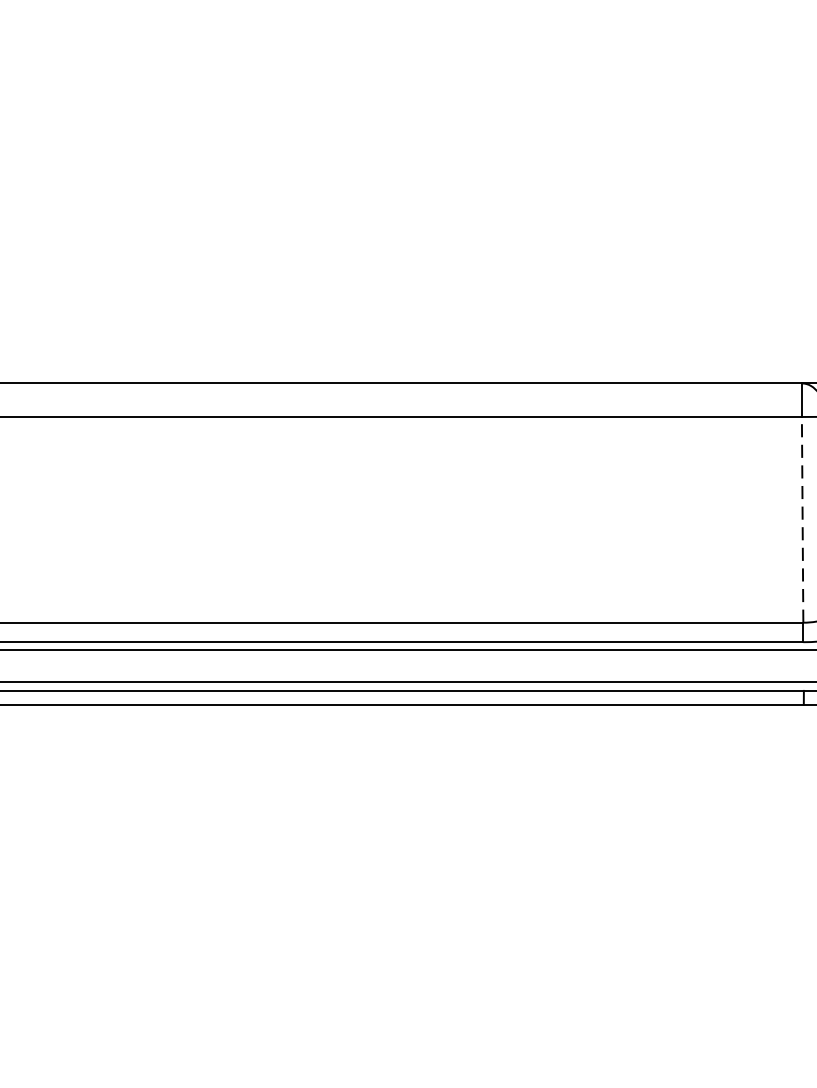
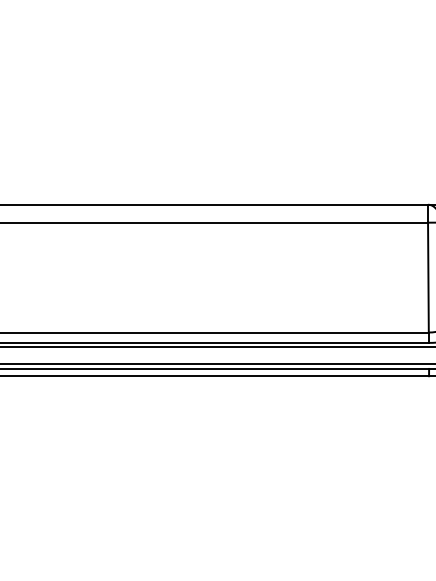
line: (802, 519) -> (428, 277), dashed -> solid

